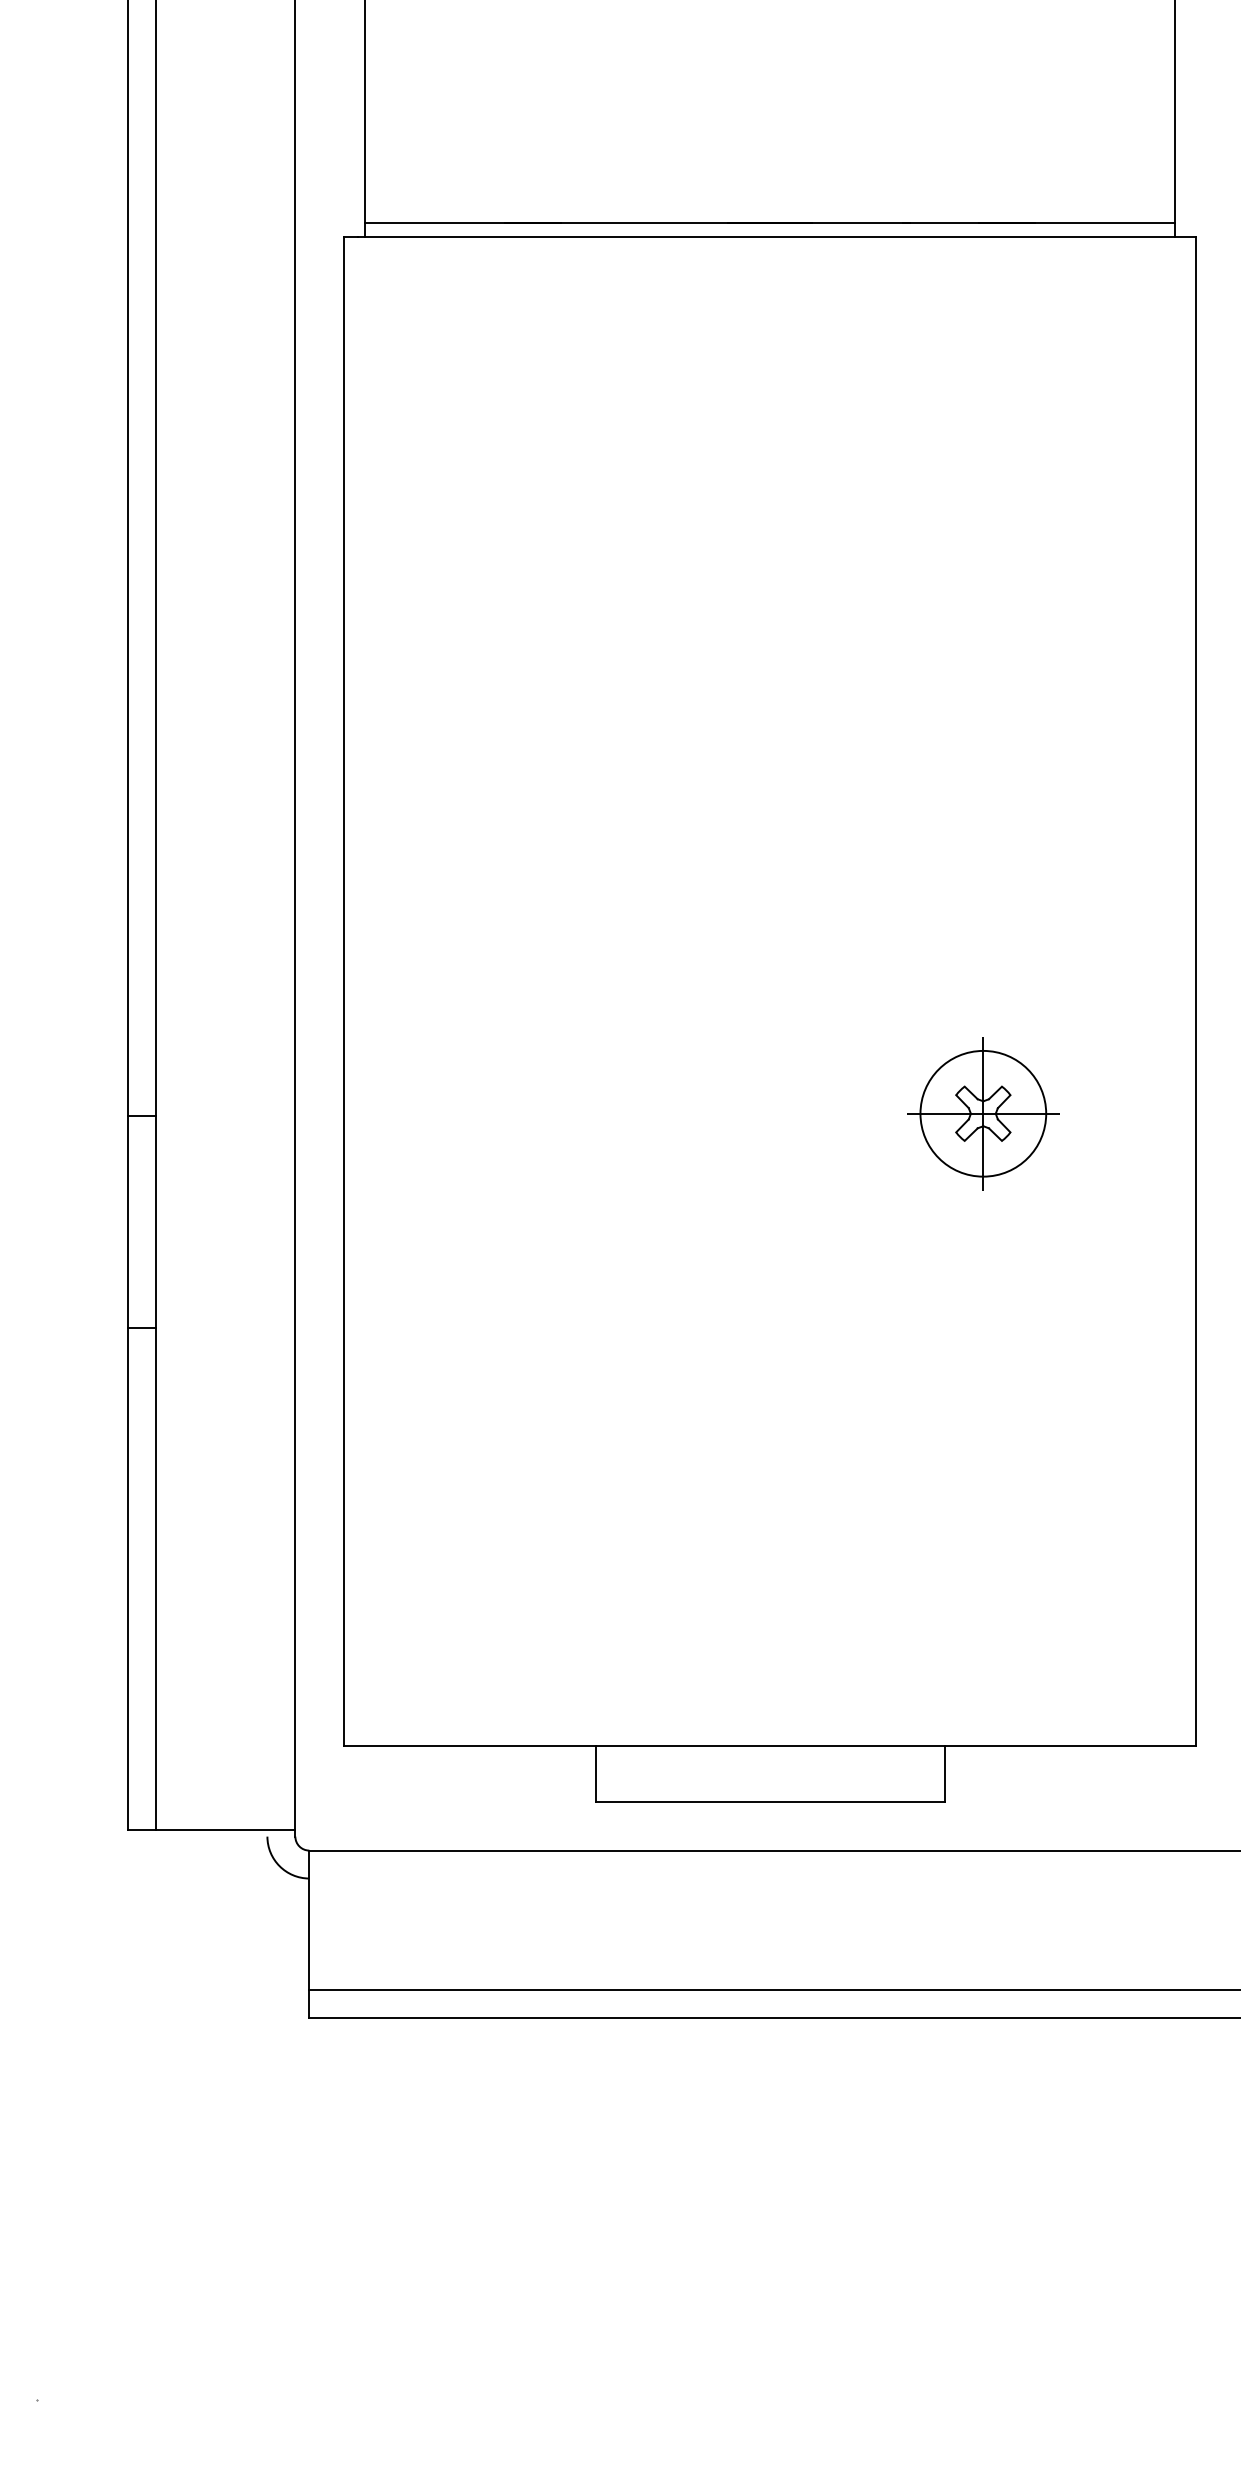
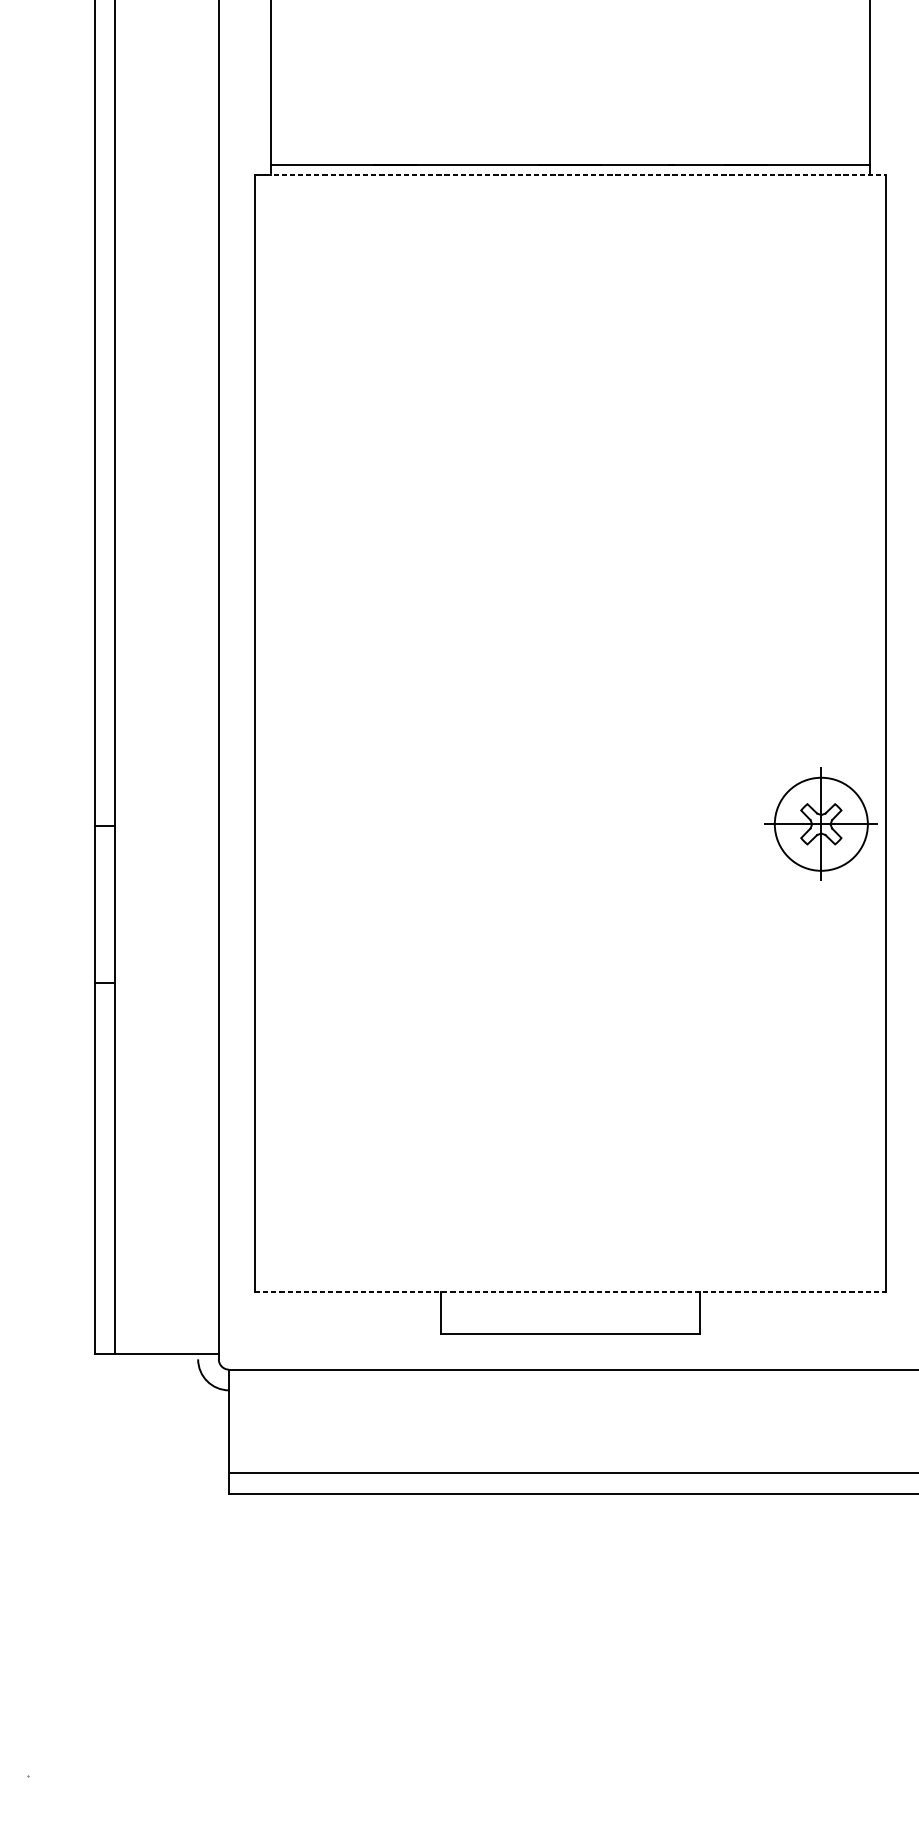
line: (777, 237) -> (575, 175), solid -> dashed
part: (983, 1113) -> (821, 824), moved
line: (770, 1745) -> (570, 1291), solid -> dashed

